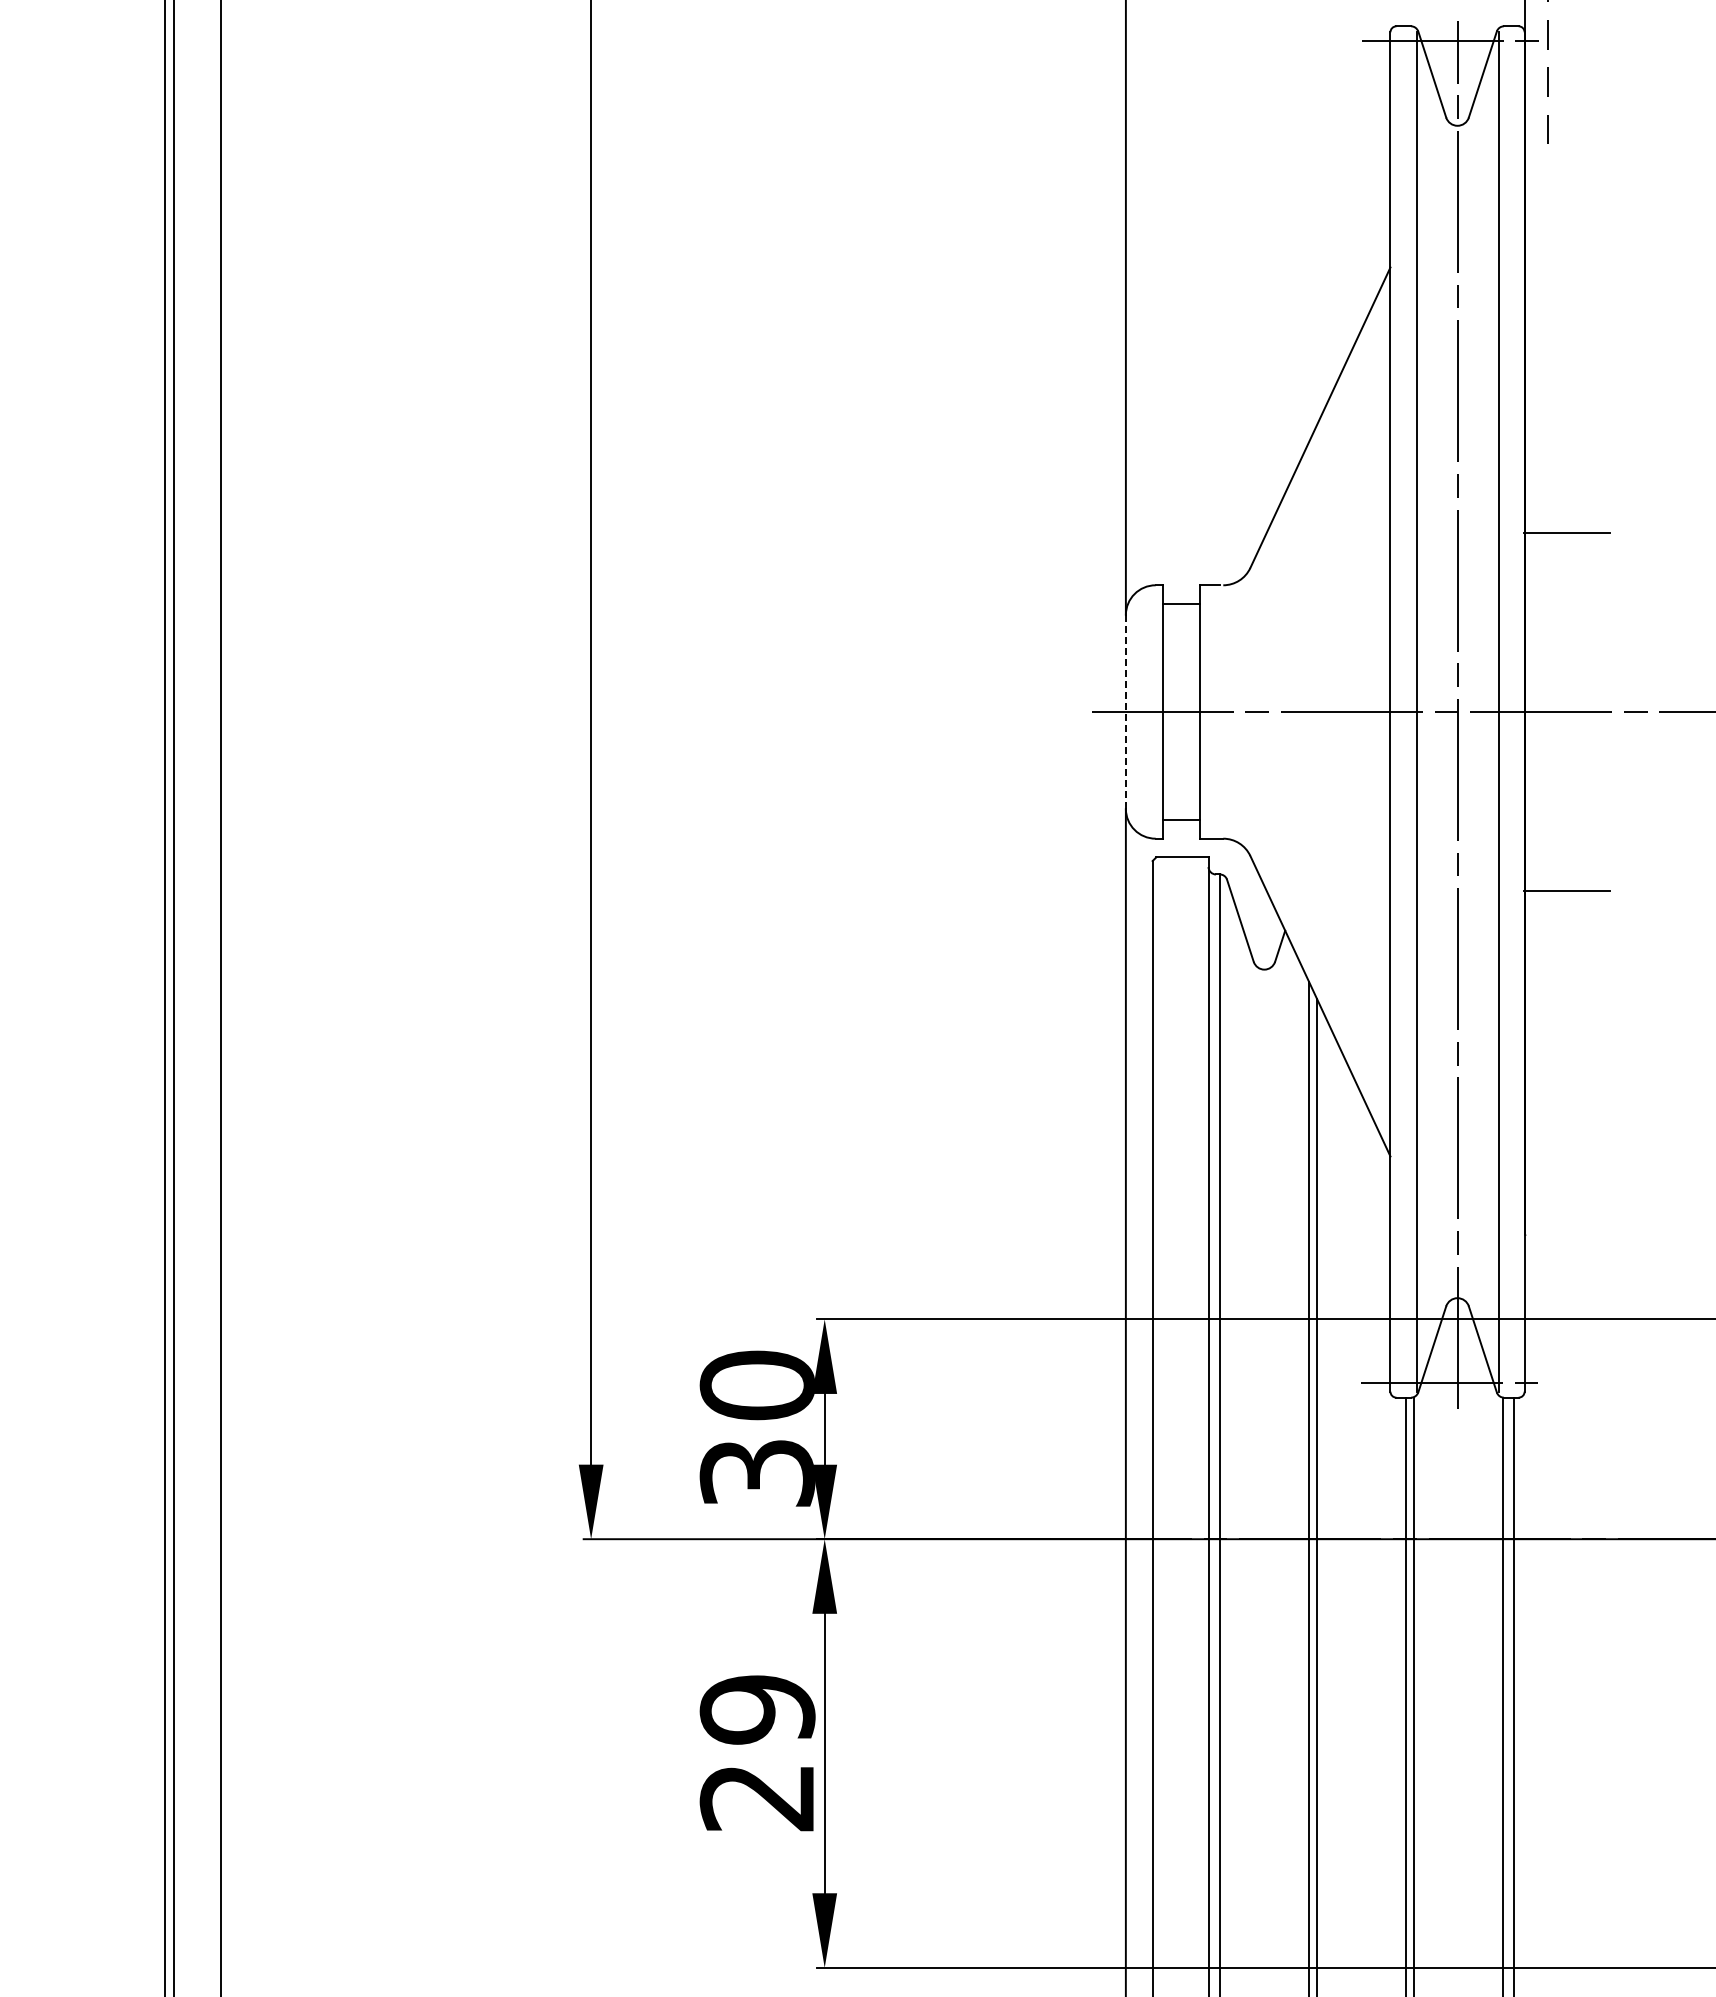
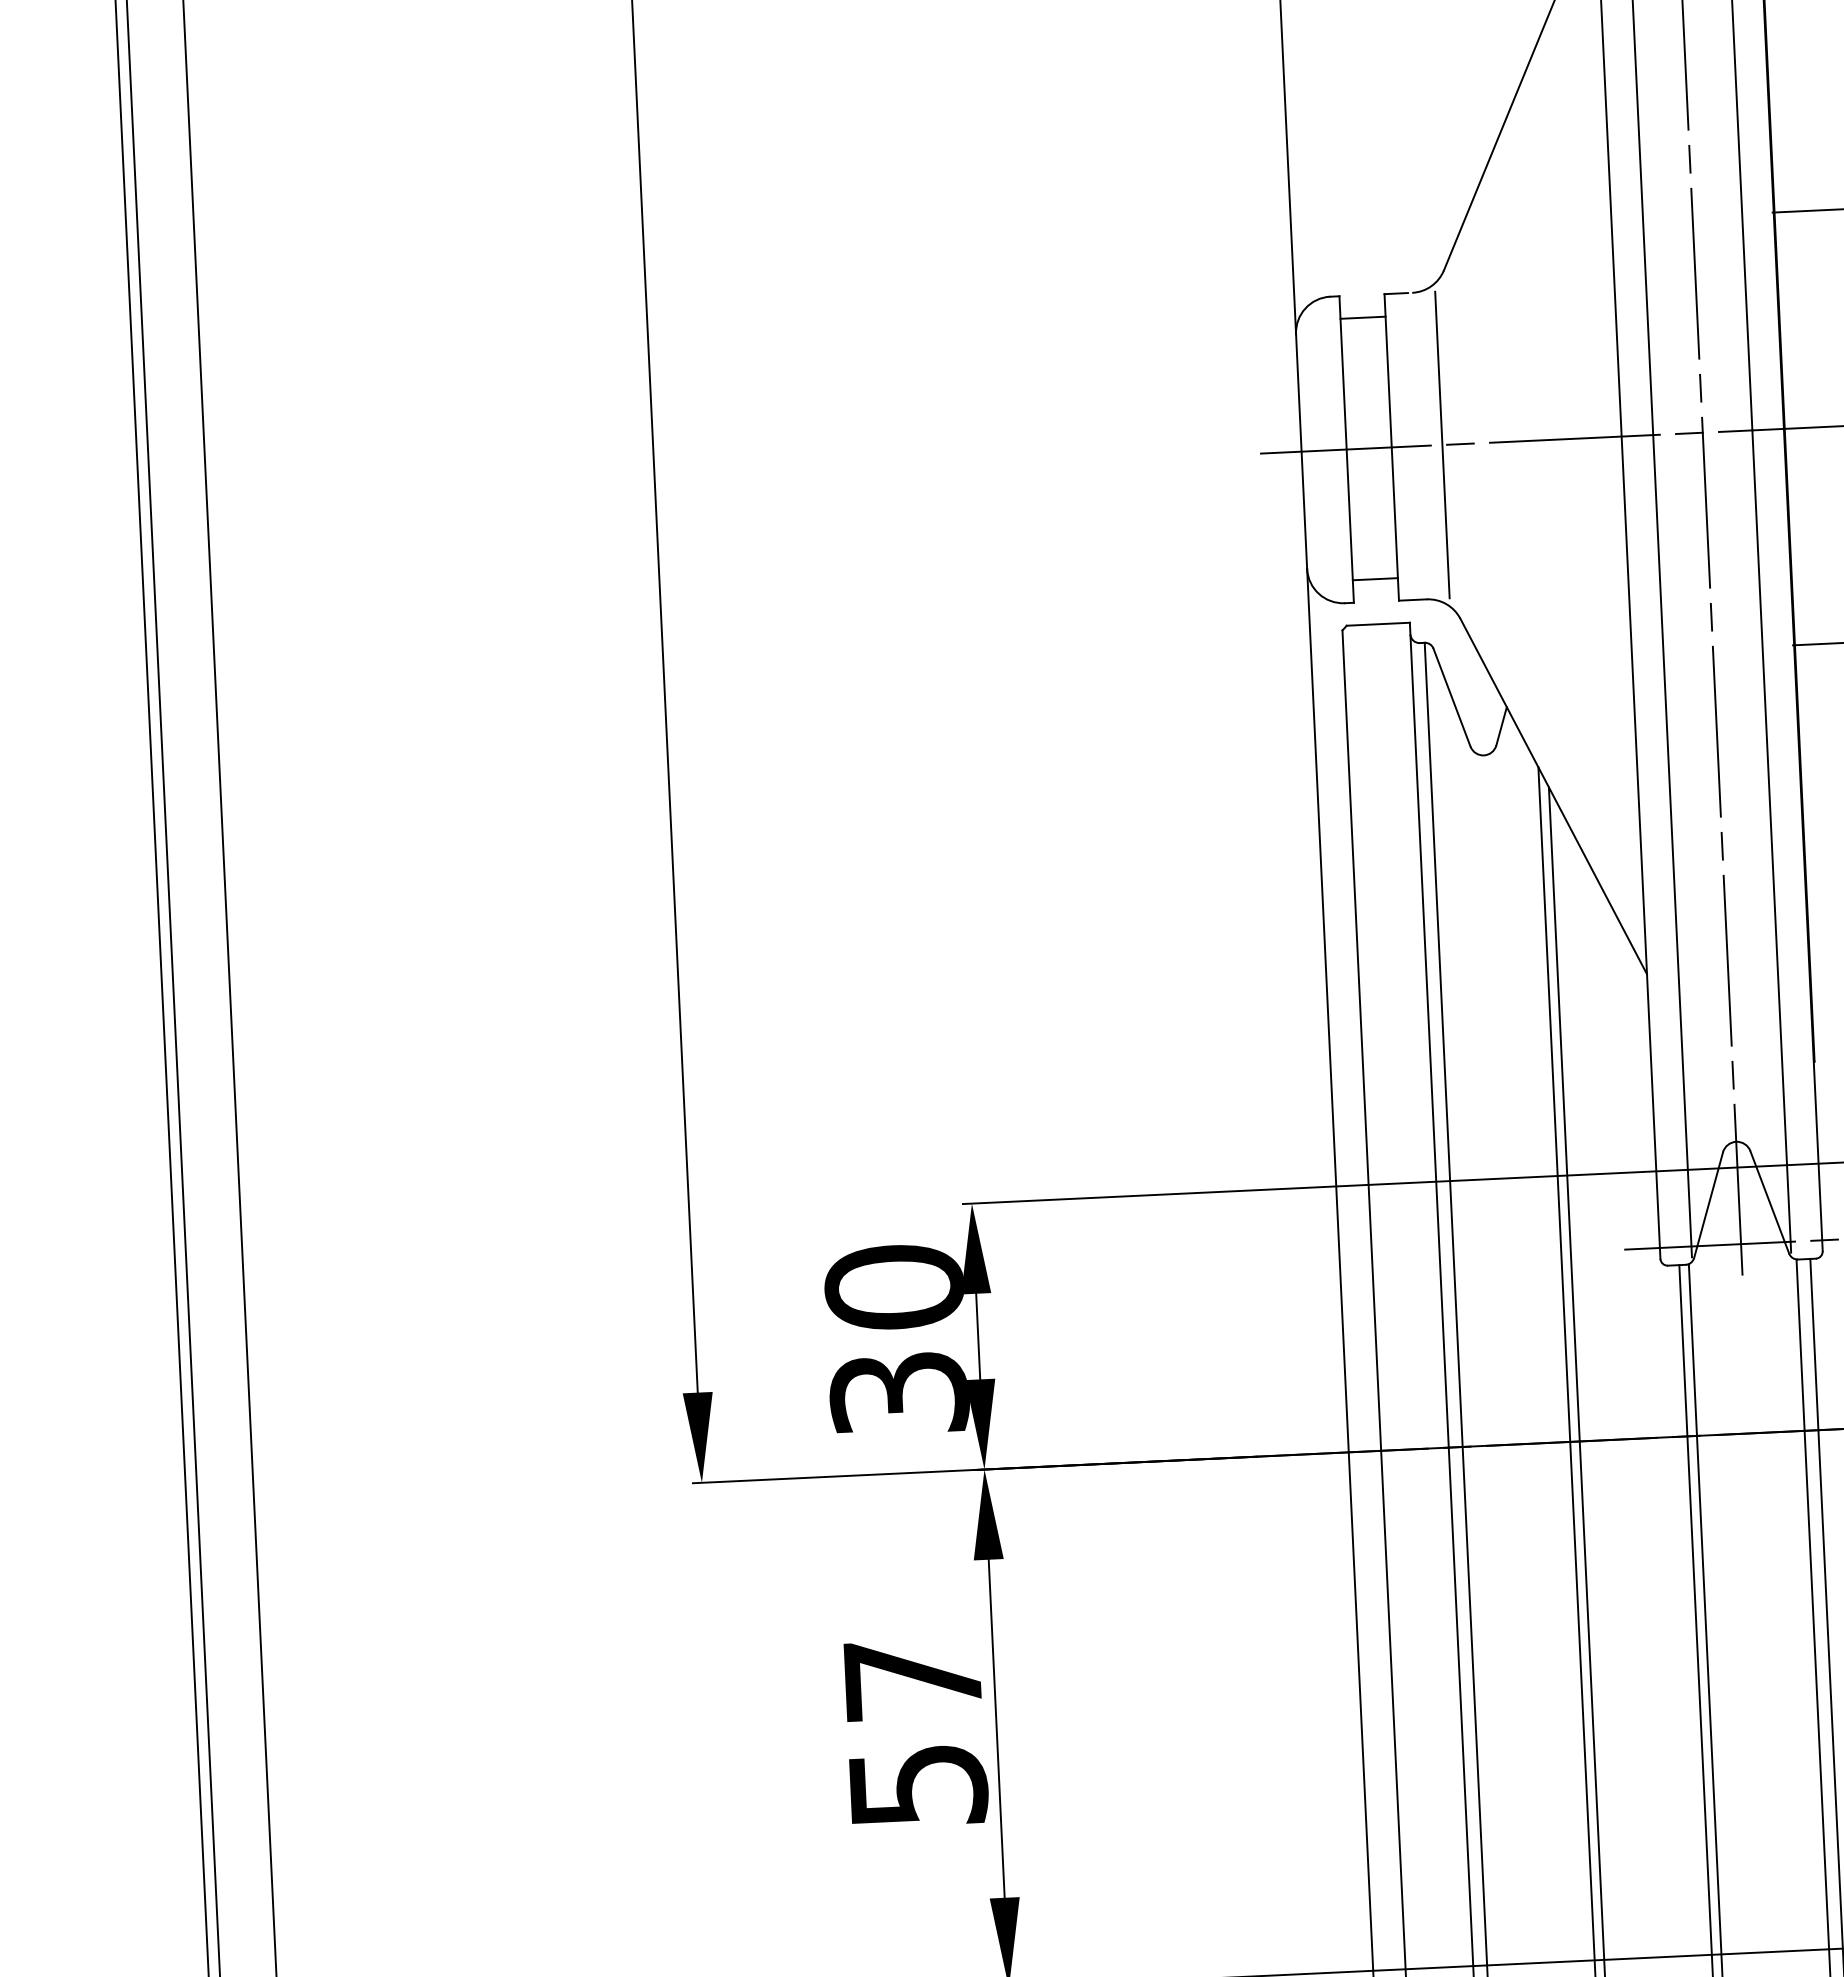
line: (1125, 711) -> (1301, 451), dashed -> solid
line: (1242, 711) -> (1442, 444), added
text: (757, 1753) -> (915, 1732), 29 -> 57

